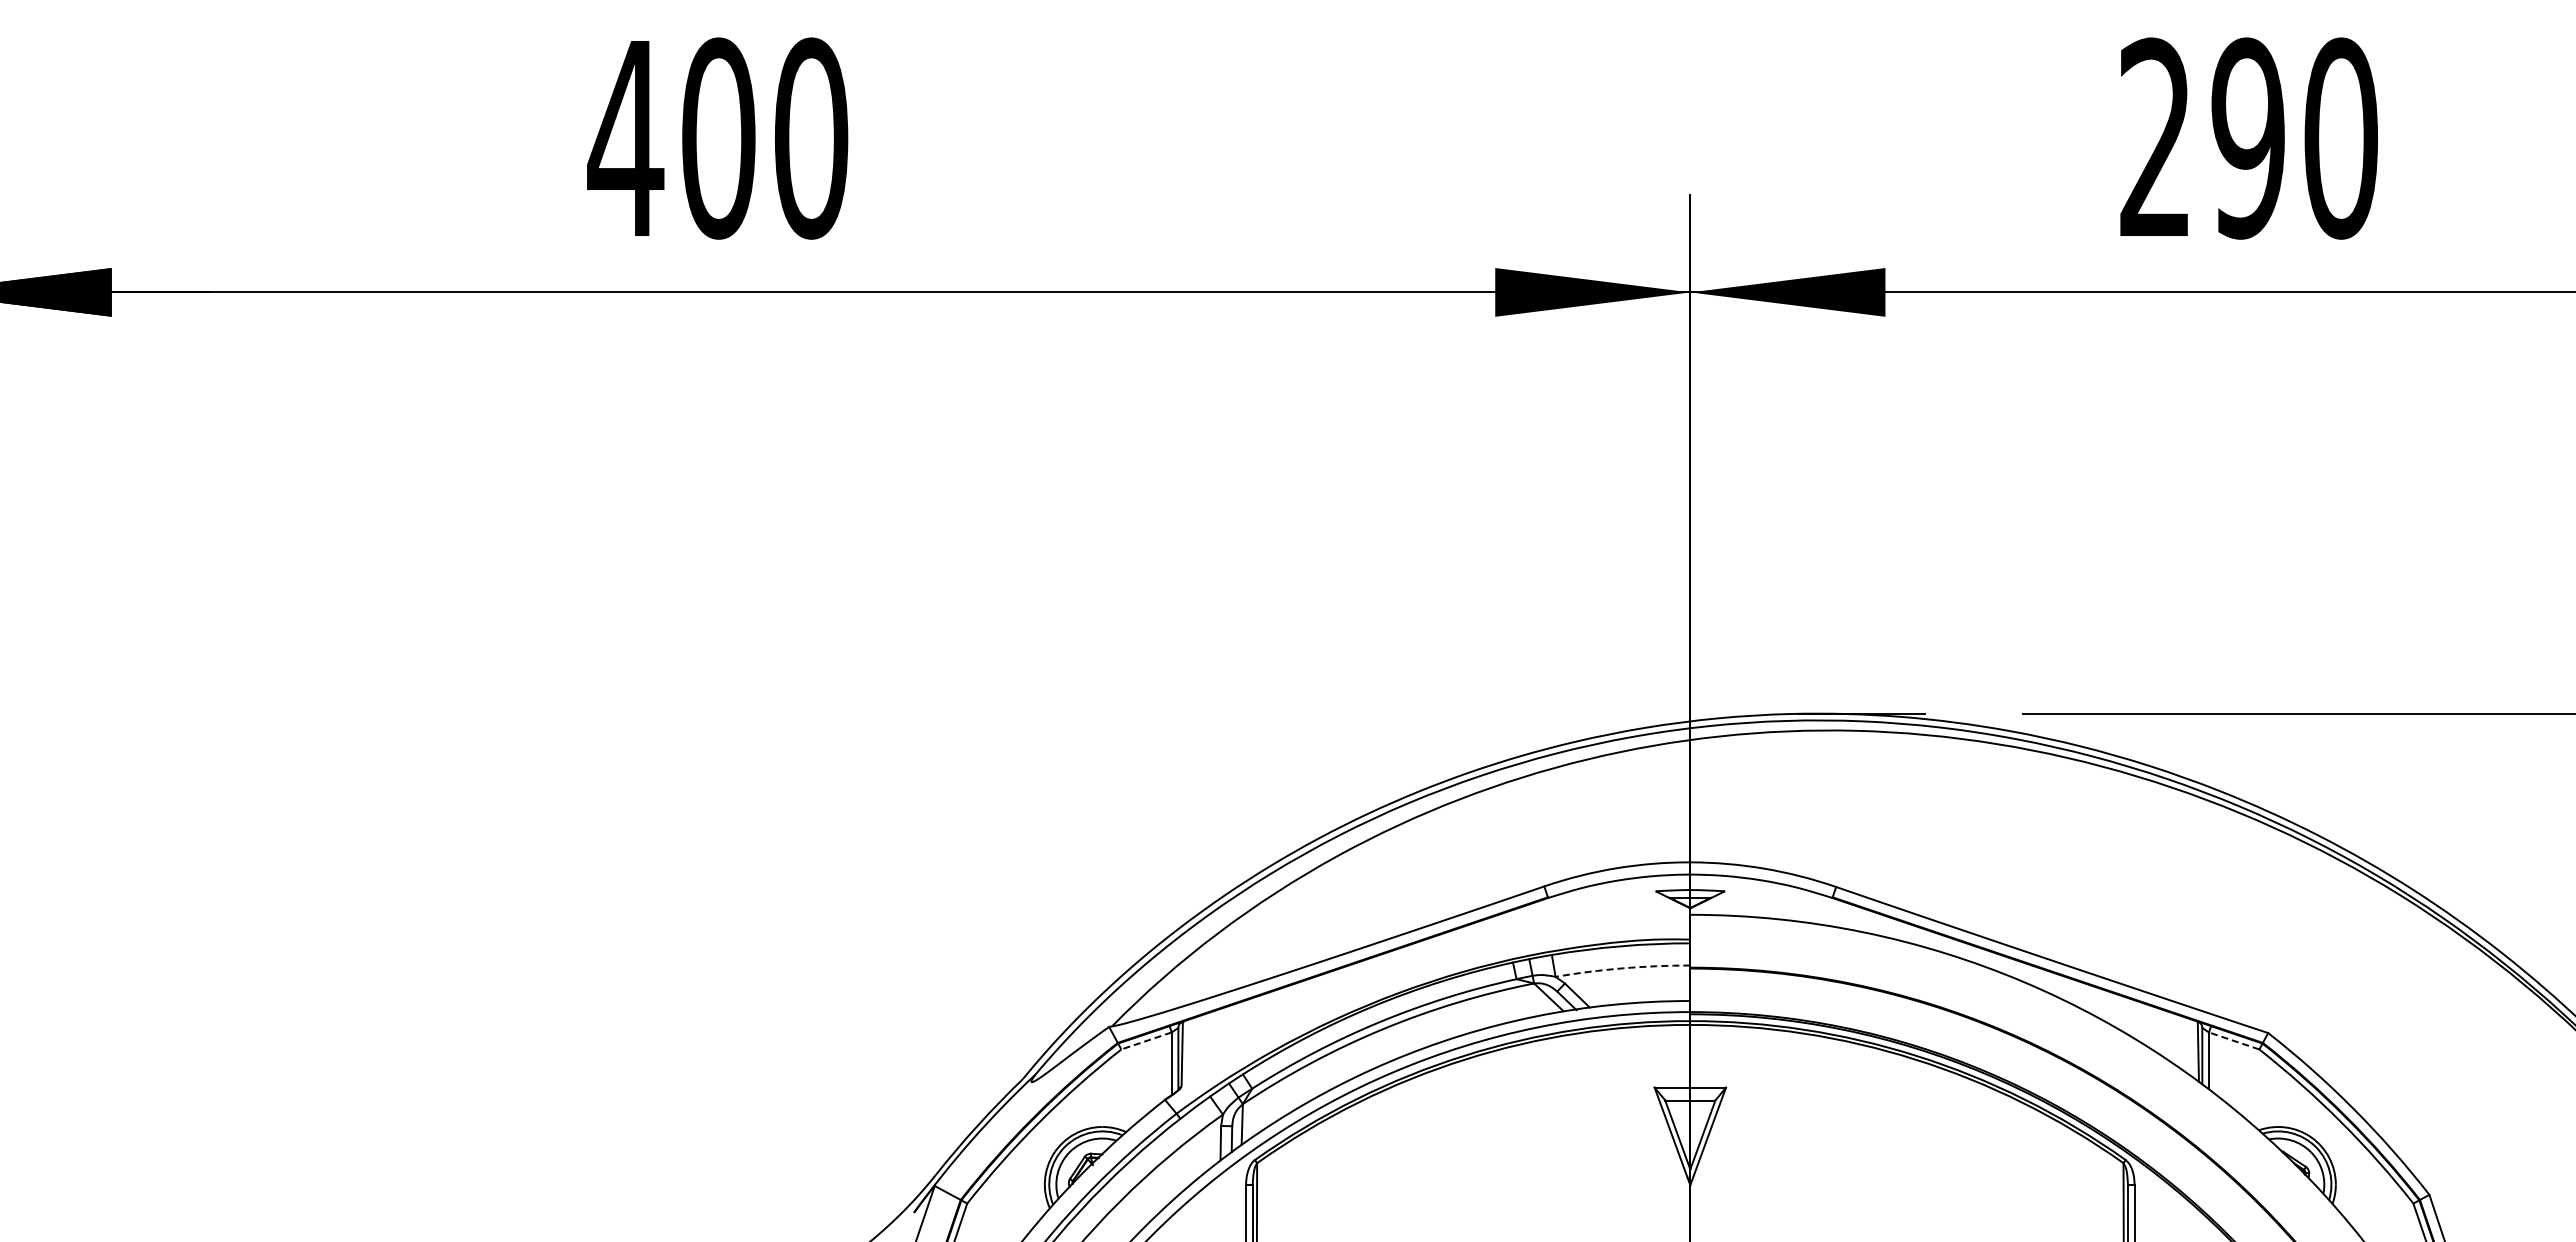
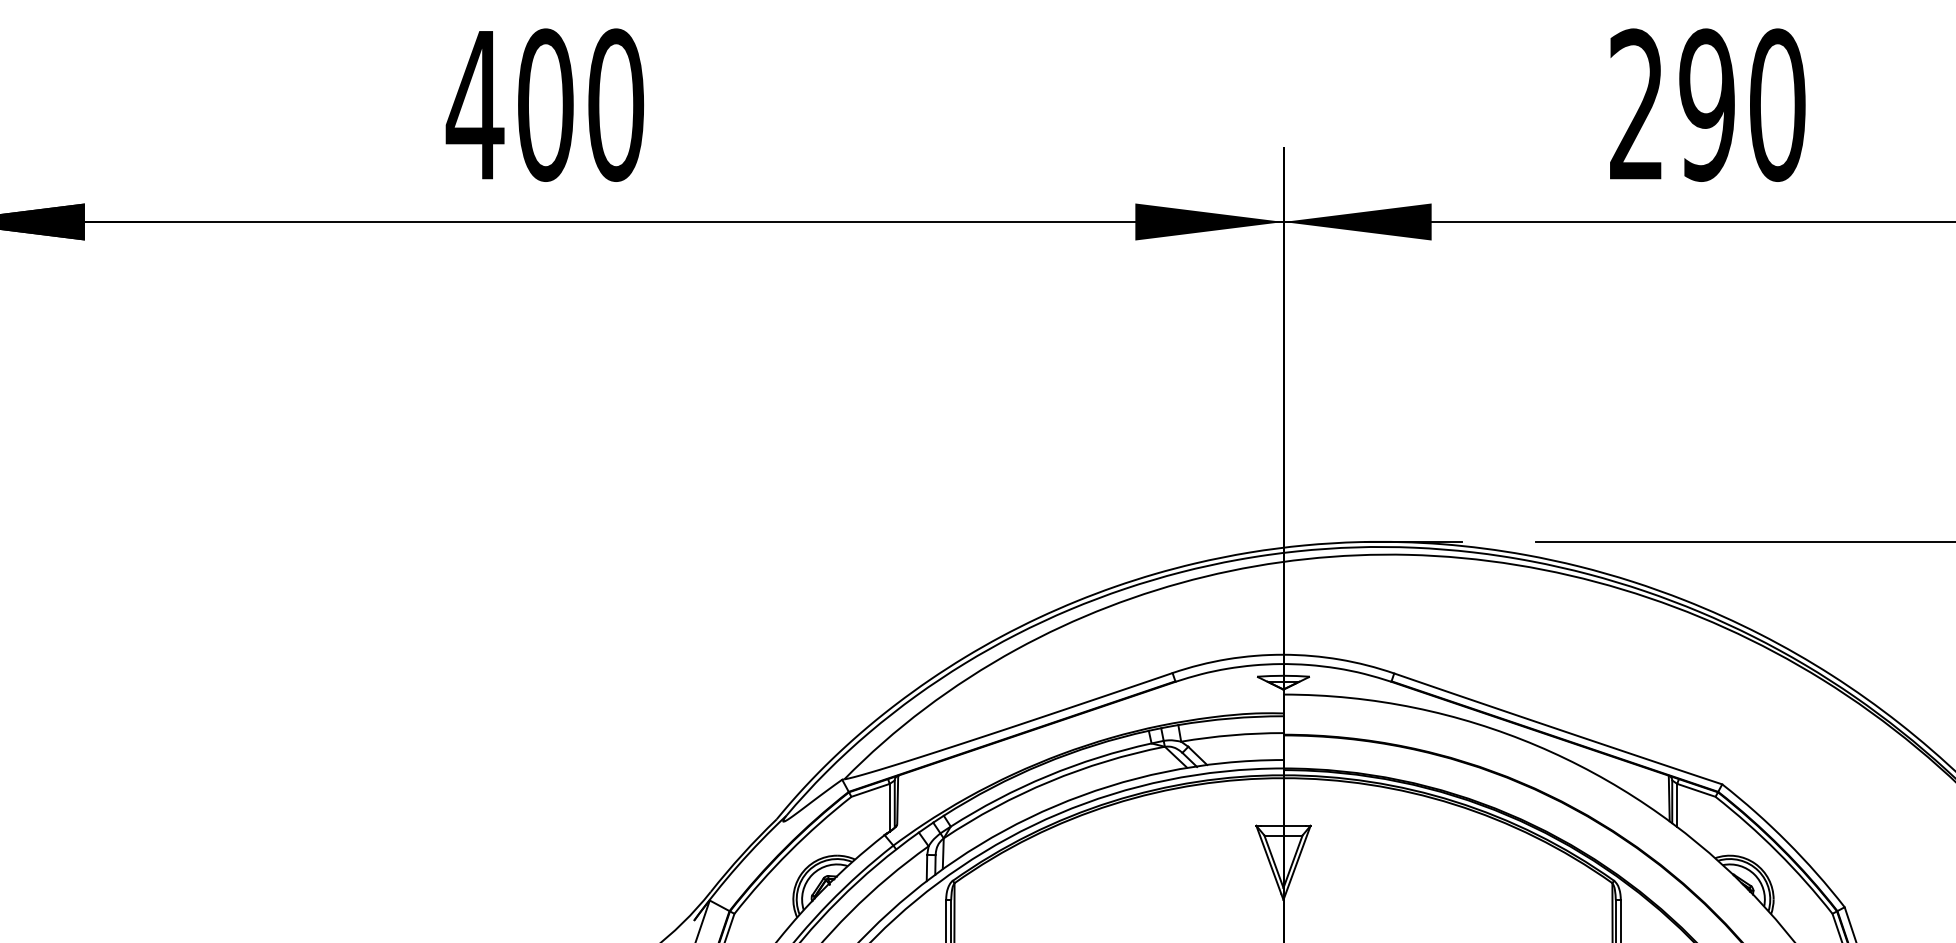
arc: (1622, 968) -> (1231, 735), dashed -> solid
line: (1146, 1040) -> (870, 790), dashed -> solid
line: (2234, 1040) -> (1696, 790), dashed -> solid

